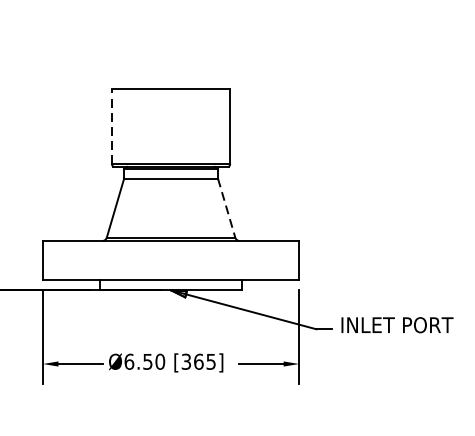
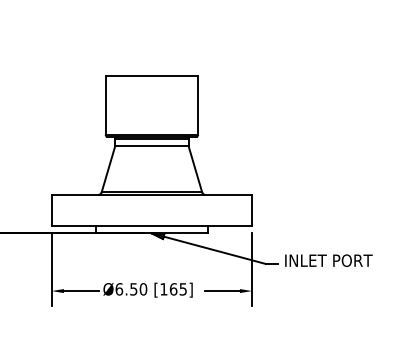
line: (111, 125) -> (105, 104), dashed -> solid
line: (226, 208) -> (195, 169), dashed -> solid
text: (185, 362) -> (163, 289), [365] -> [165]

